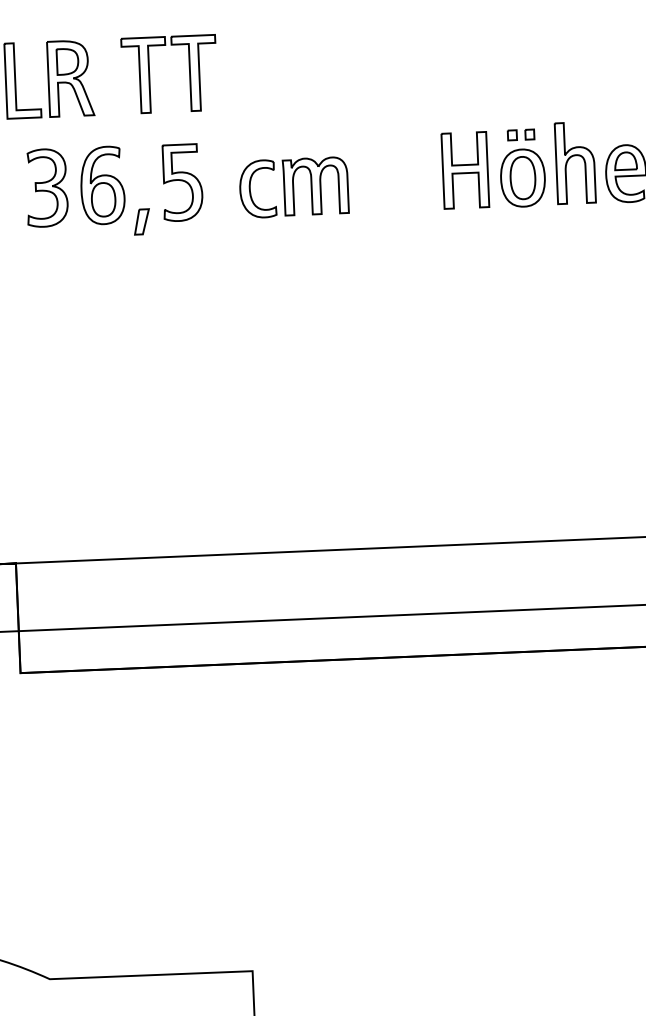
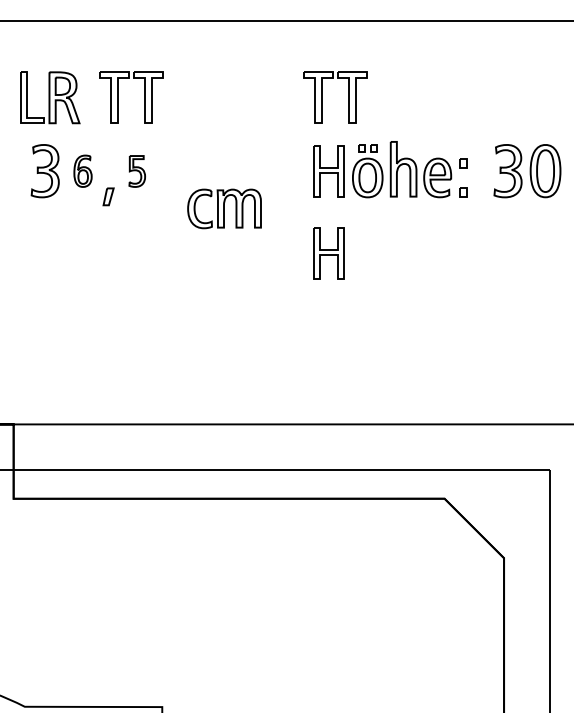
part: (451, 62) -> (322, 97), added
part: (182, 182) -> (137, 171), size x0.6
part: (101, 186) -> (82, 171), size x0.6
part: (293, 186) -> (224, 208), moved
part: (469, 291) -> (328, 253), added

